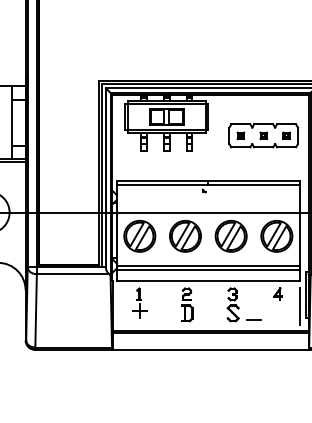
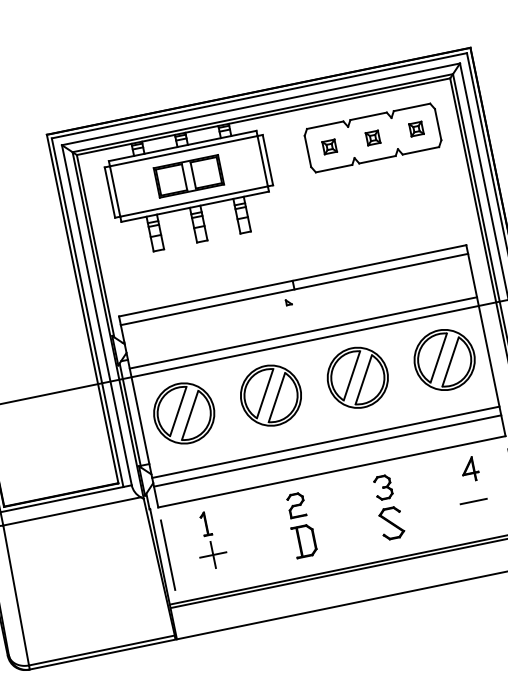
part: (263, 135) -> (372, 137), moved
line: (207, 208) -> (301, 334), added
line: (116, 305) -> (166, 553), added
line: (253, 319) -> (472, 501), moved

